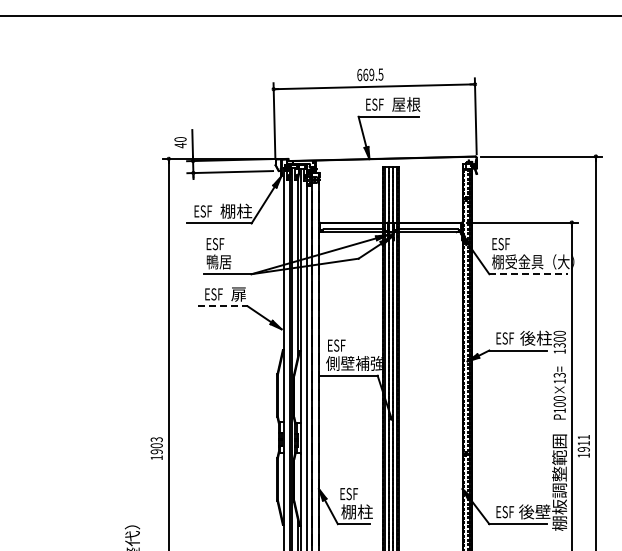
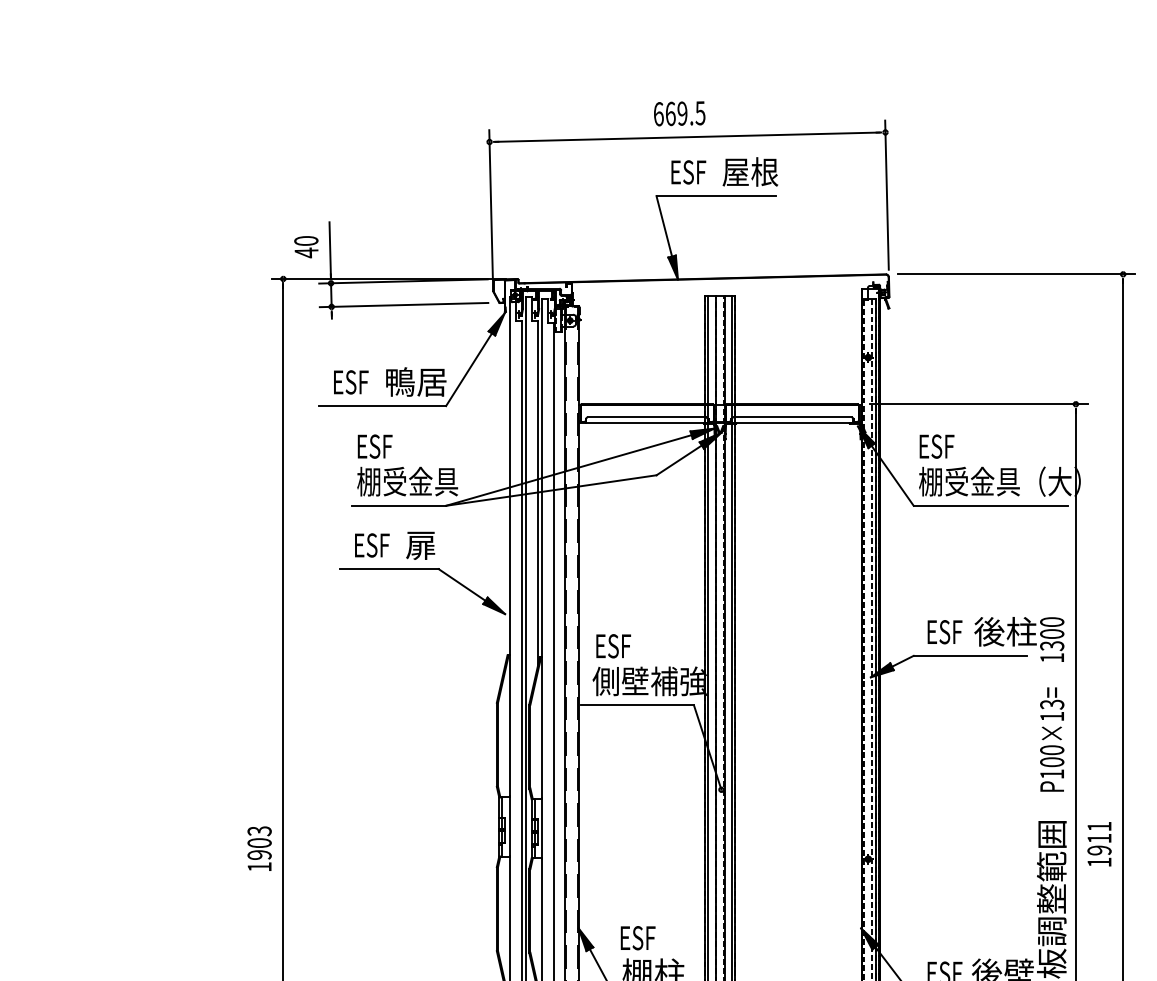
text: (236, 210) -> (416, 380), 棚柱 -> 鴨居
text: (231, 261) -> (406, 480), 鴨居 -> 棚受金具
line: (529, 274) -> (992, 506), dashed -> solid
line: (223, 306) -> (390, 569), dashed -> solid

